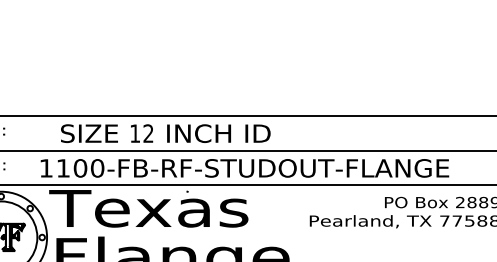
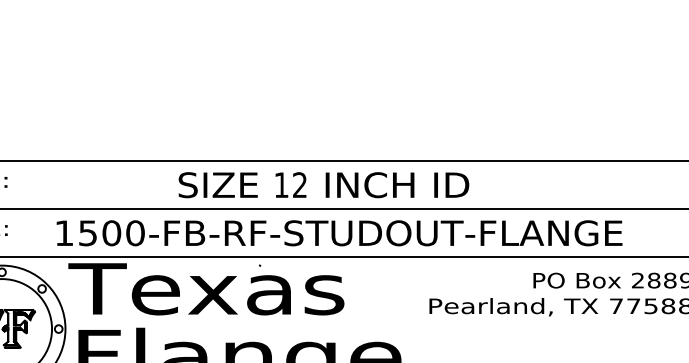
text: (165, 133) -> (323, 185), moved
text: (62, 168) -> (87, 233), 1100-FB-RF-STUDOUT-FLANGE -> 1500-FB-RF-STUDOUT-FLANGE

